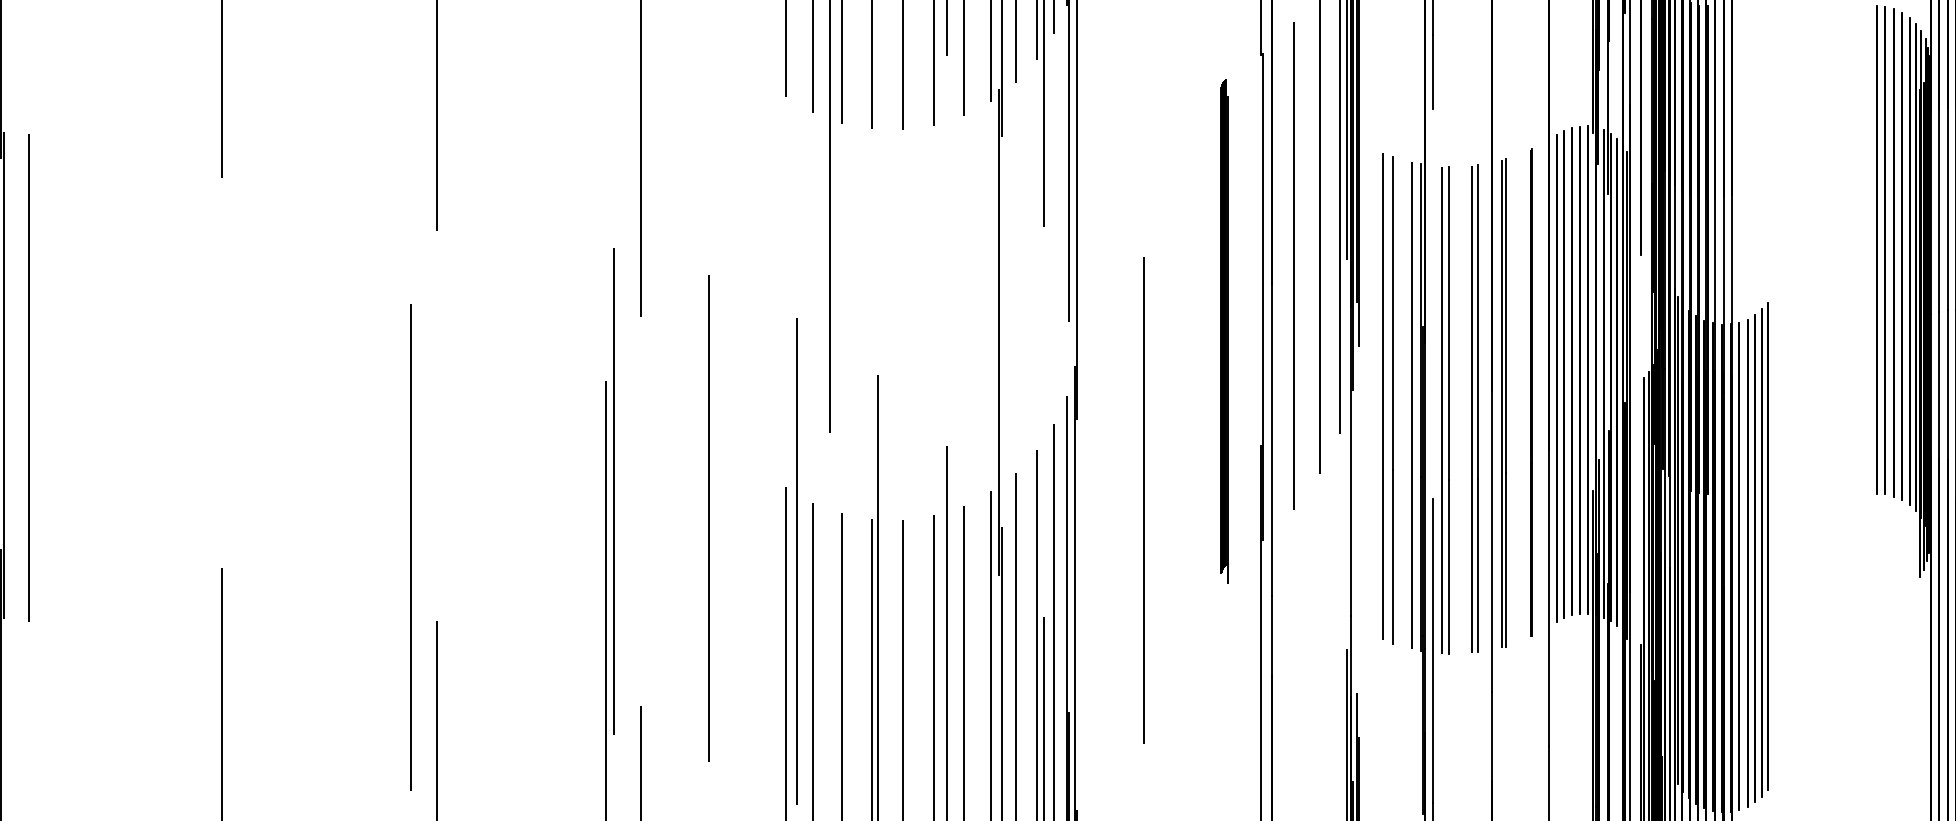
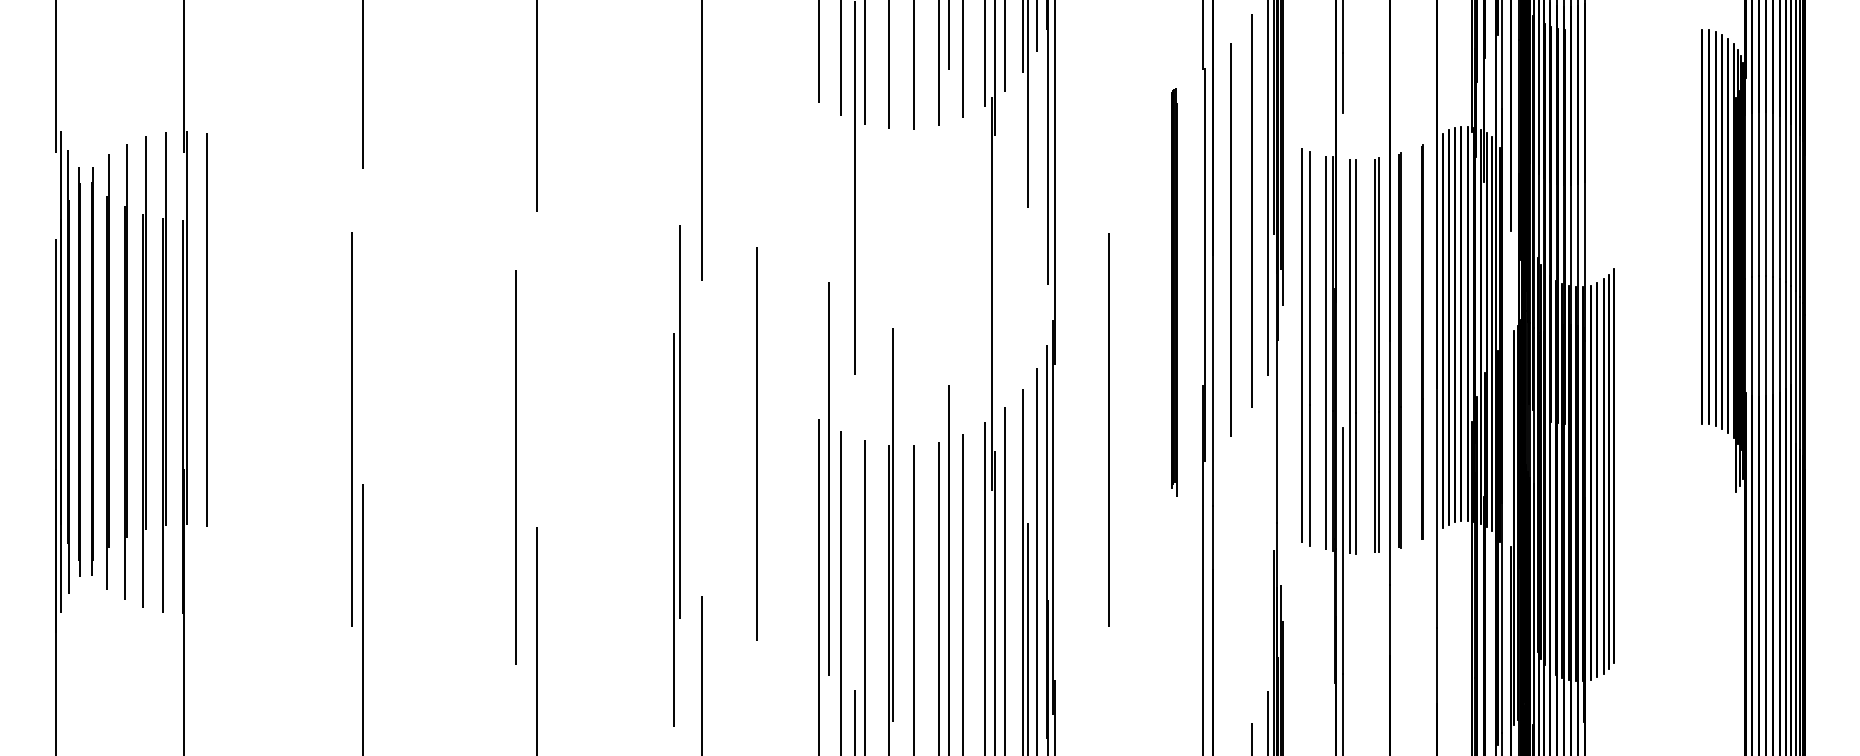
line: (207, 500) -> (351, 429), added

